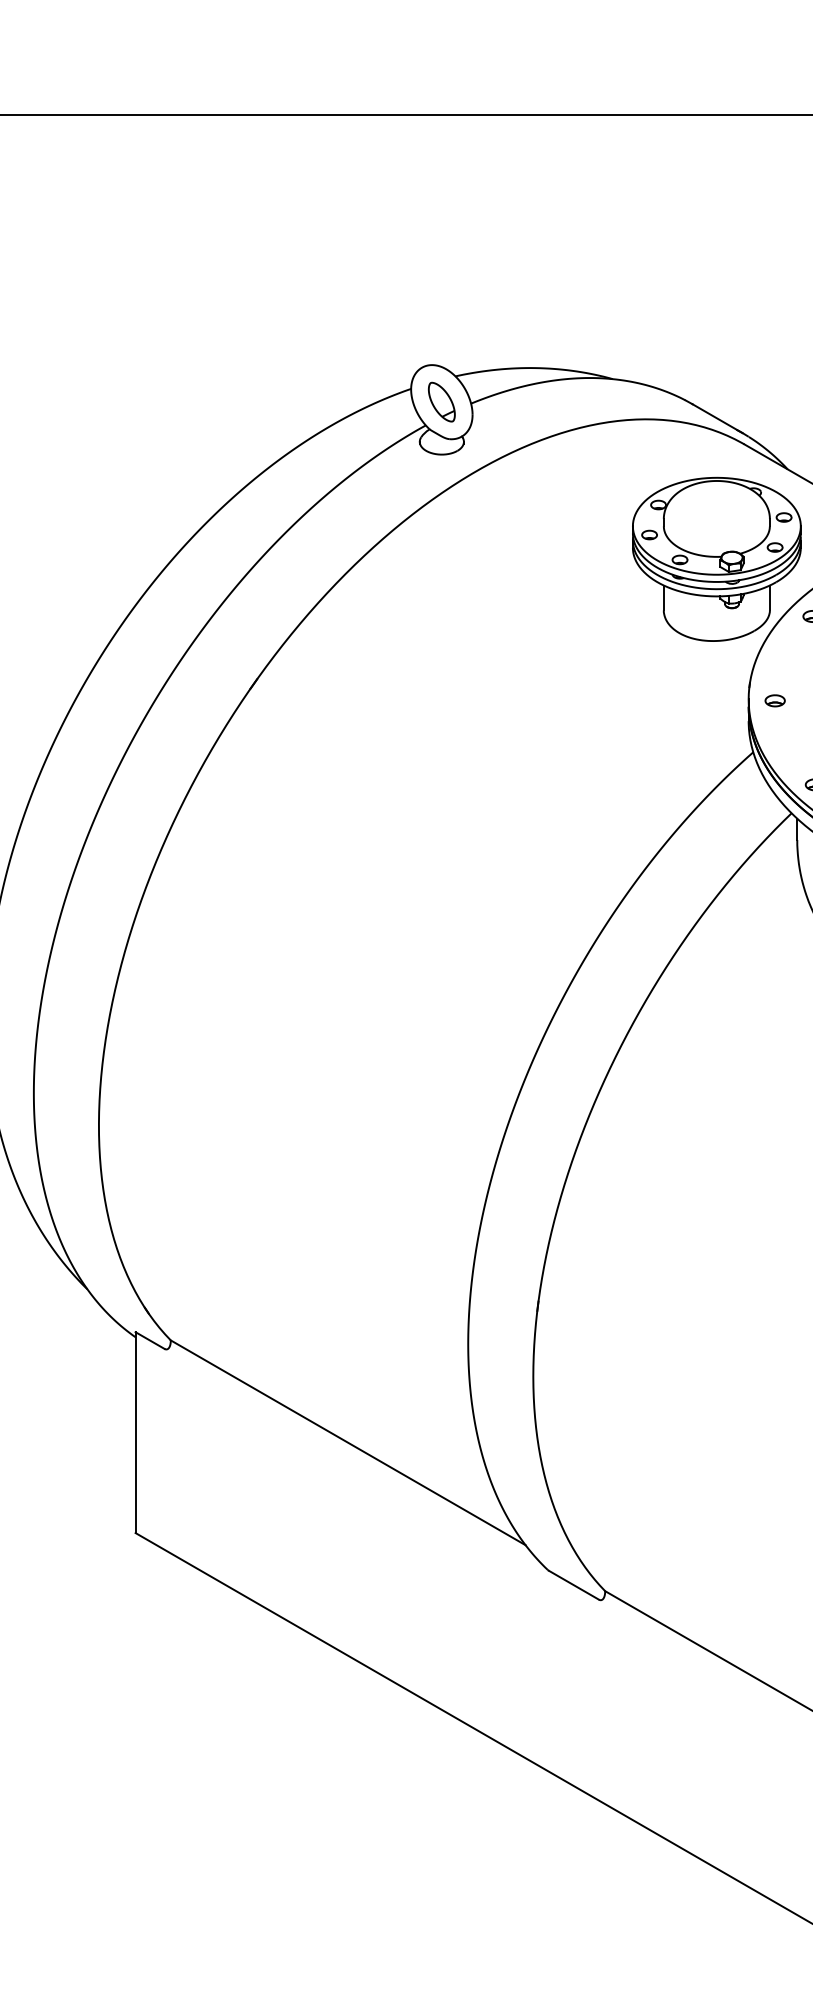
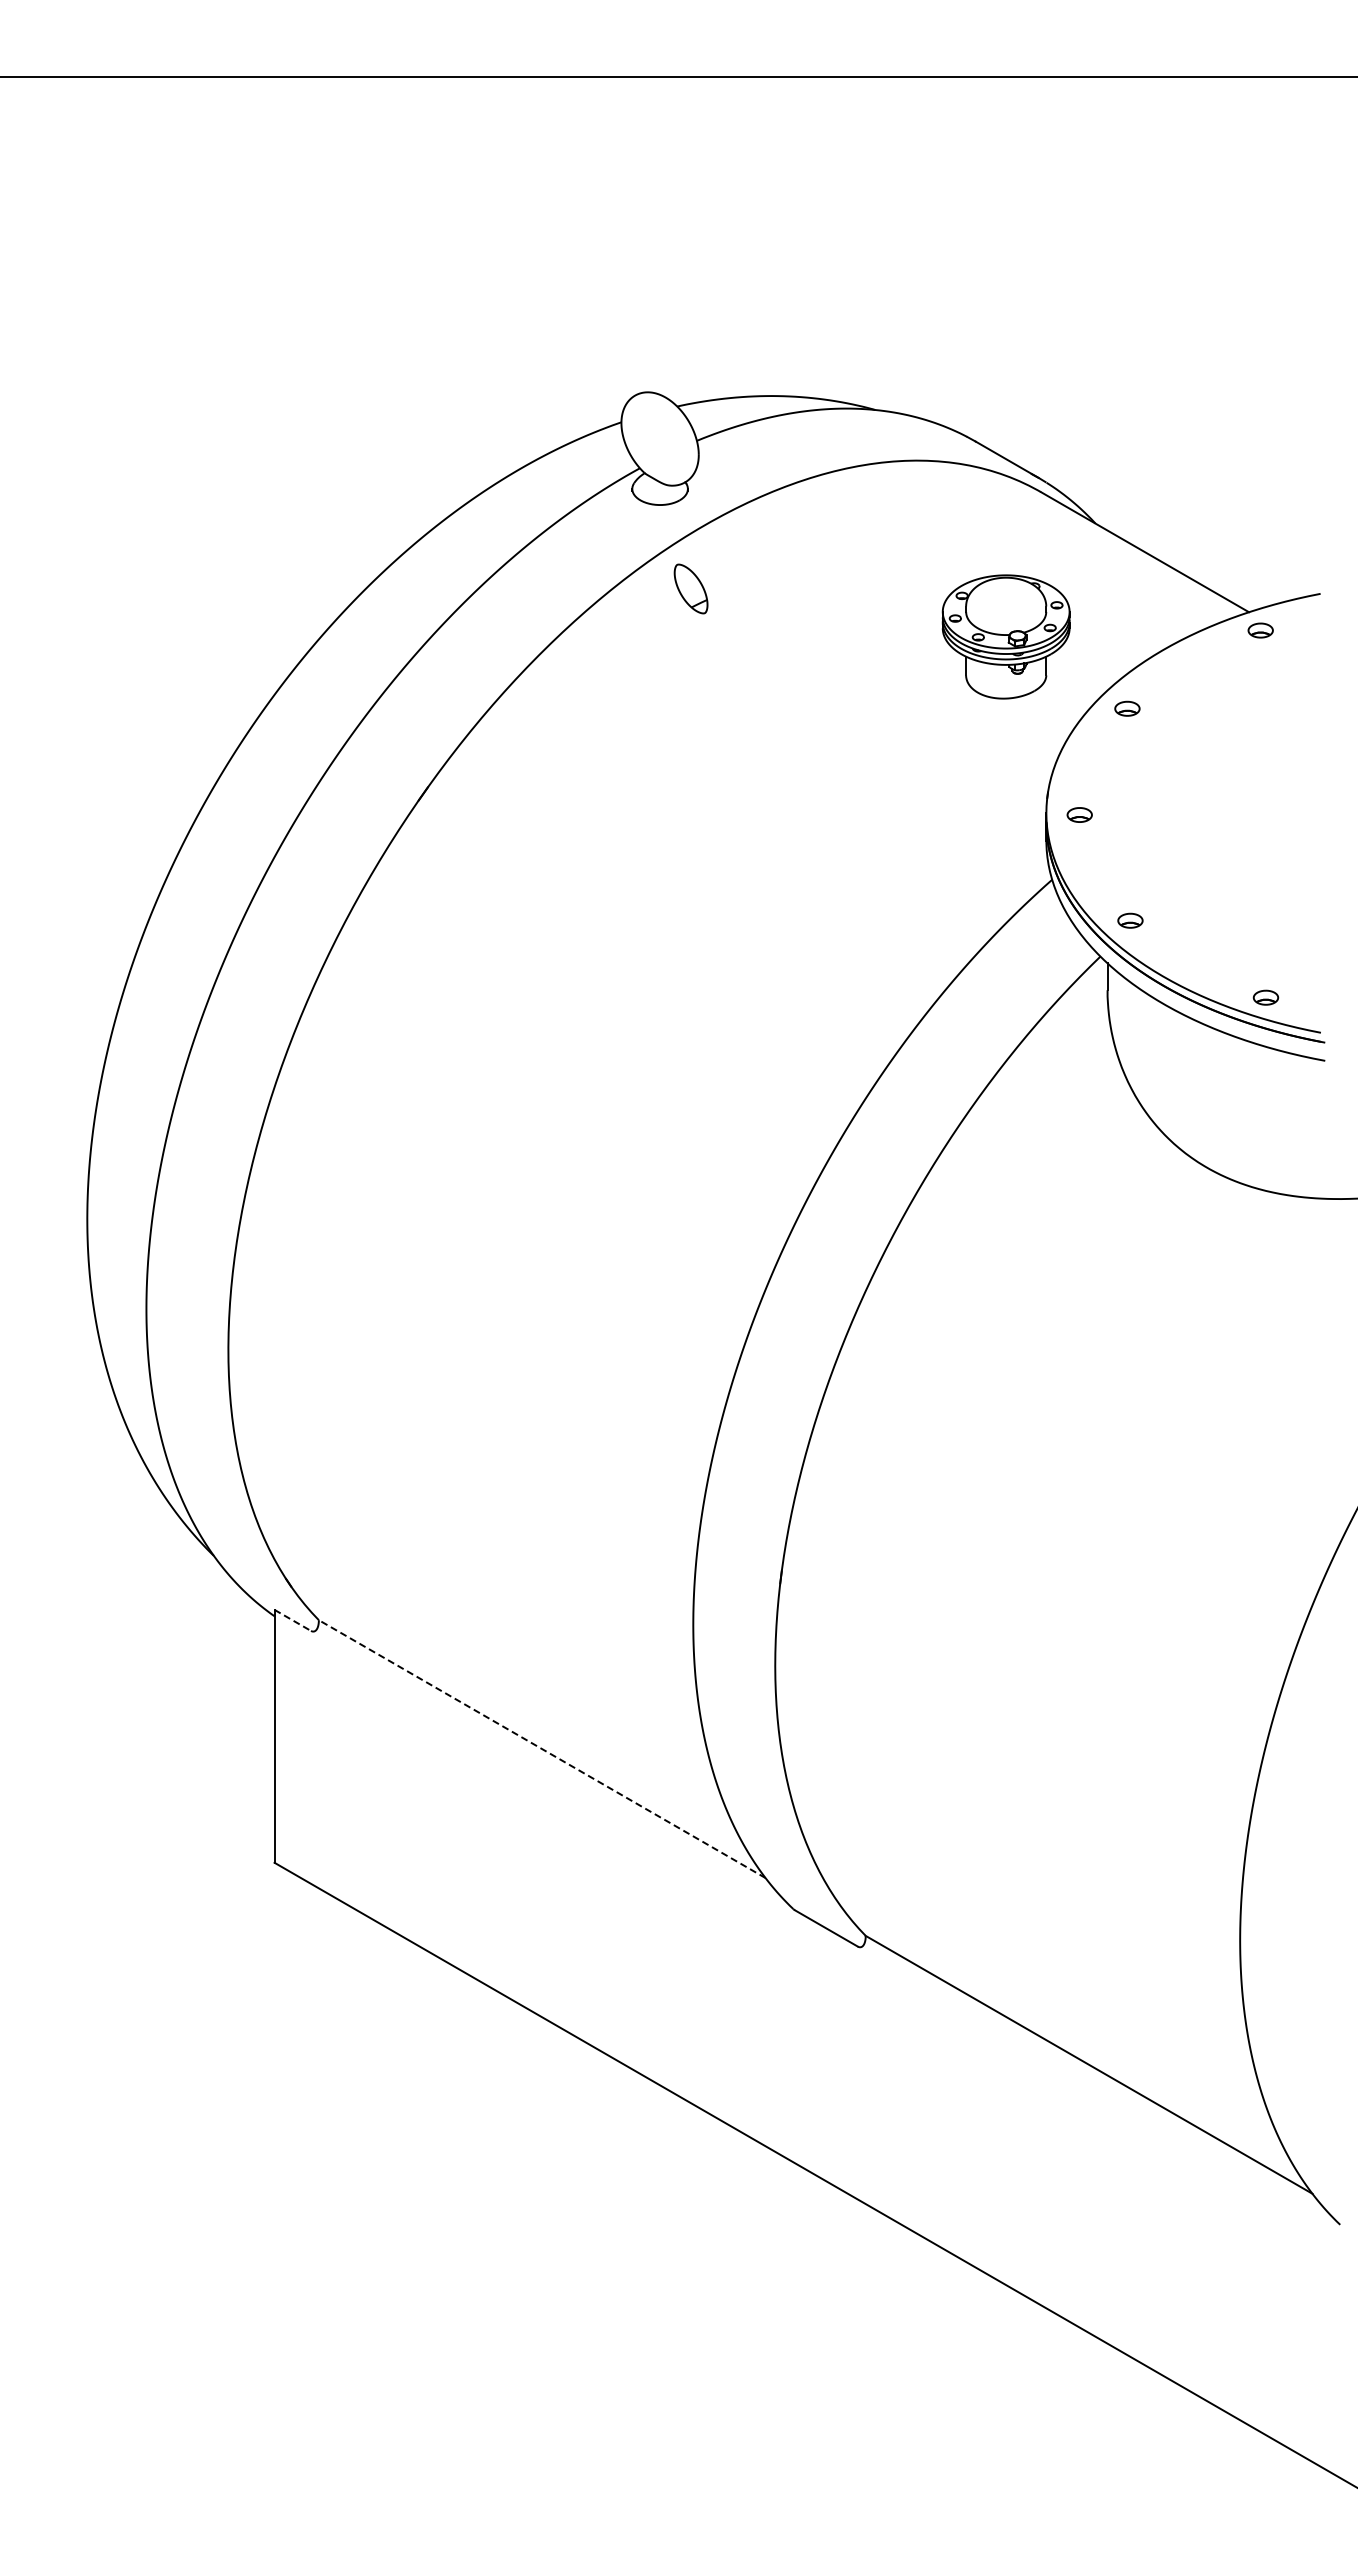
part: (441, 401) -> (690, 588), moved
part: (716, 559) -> (1005, 636), size x0.6
line: (150, 1340) -> (293, 1620), solid -> dashed
line: (348, 1443) -> (542, 1749), solid -> dashed

